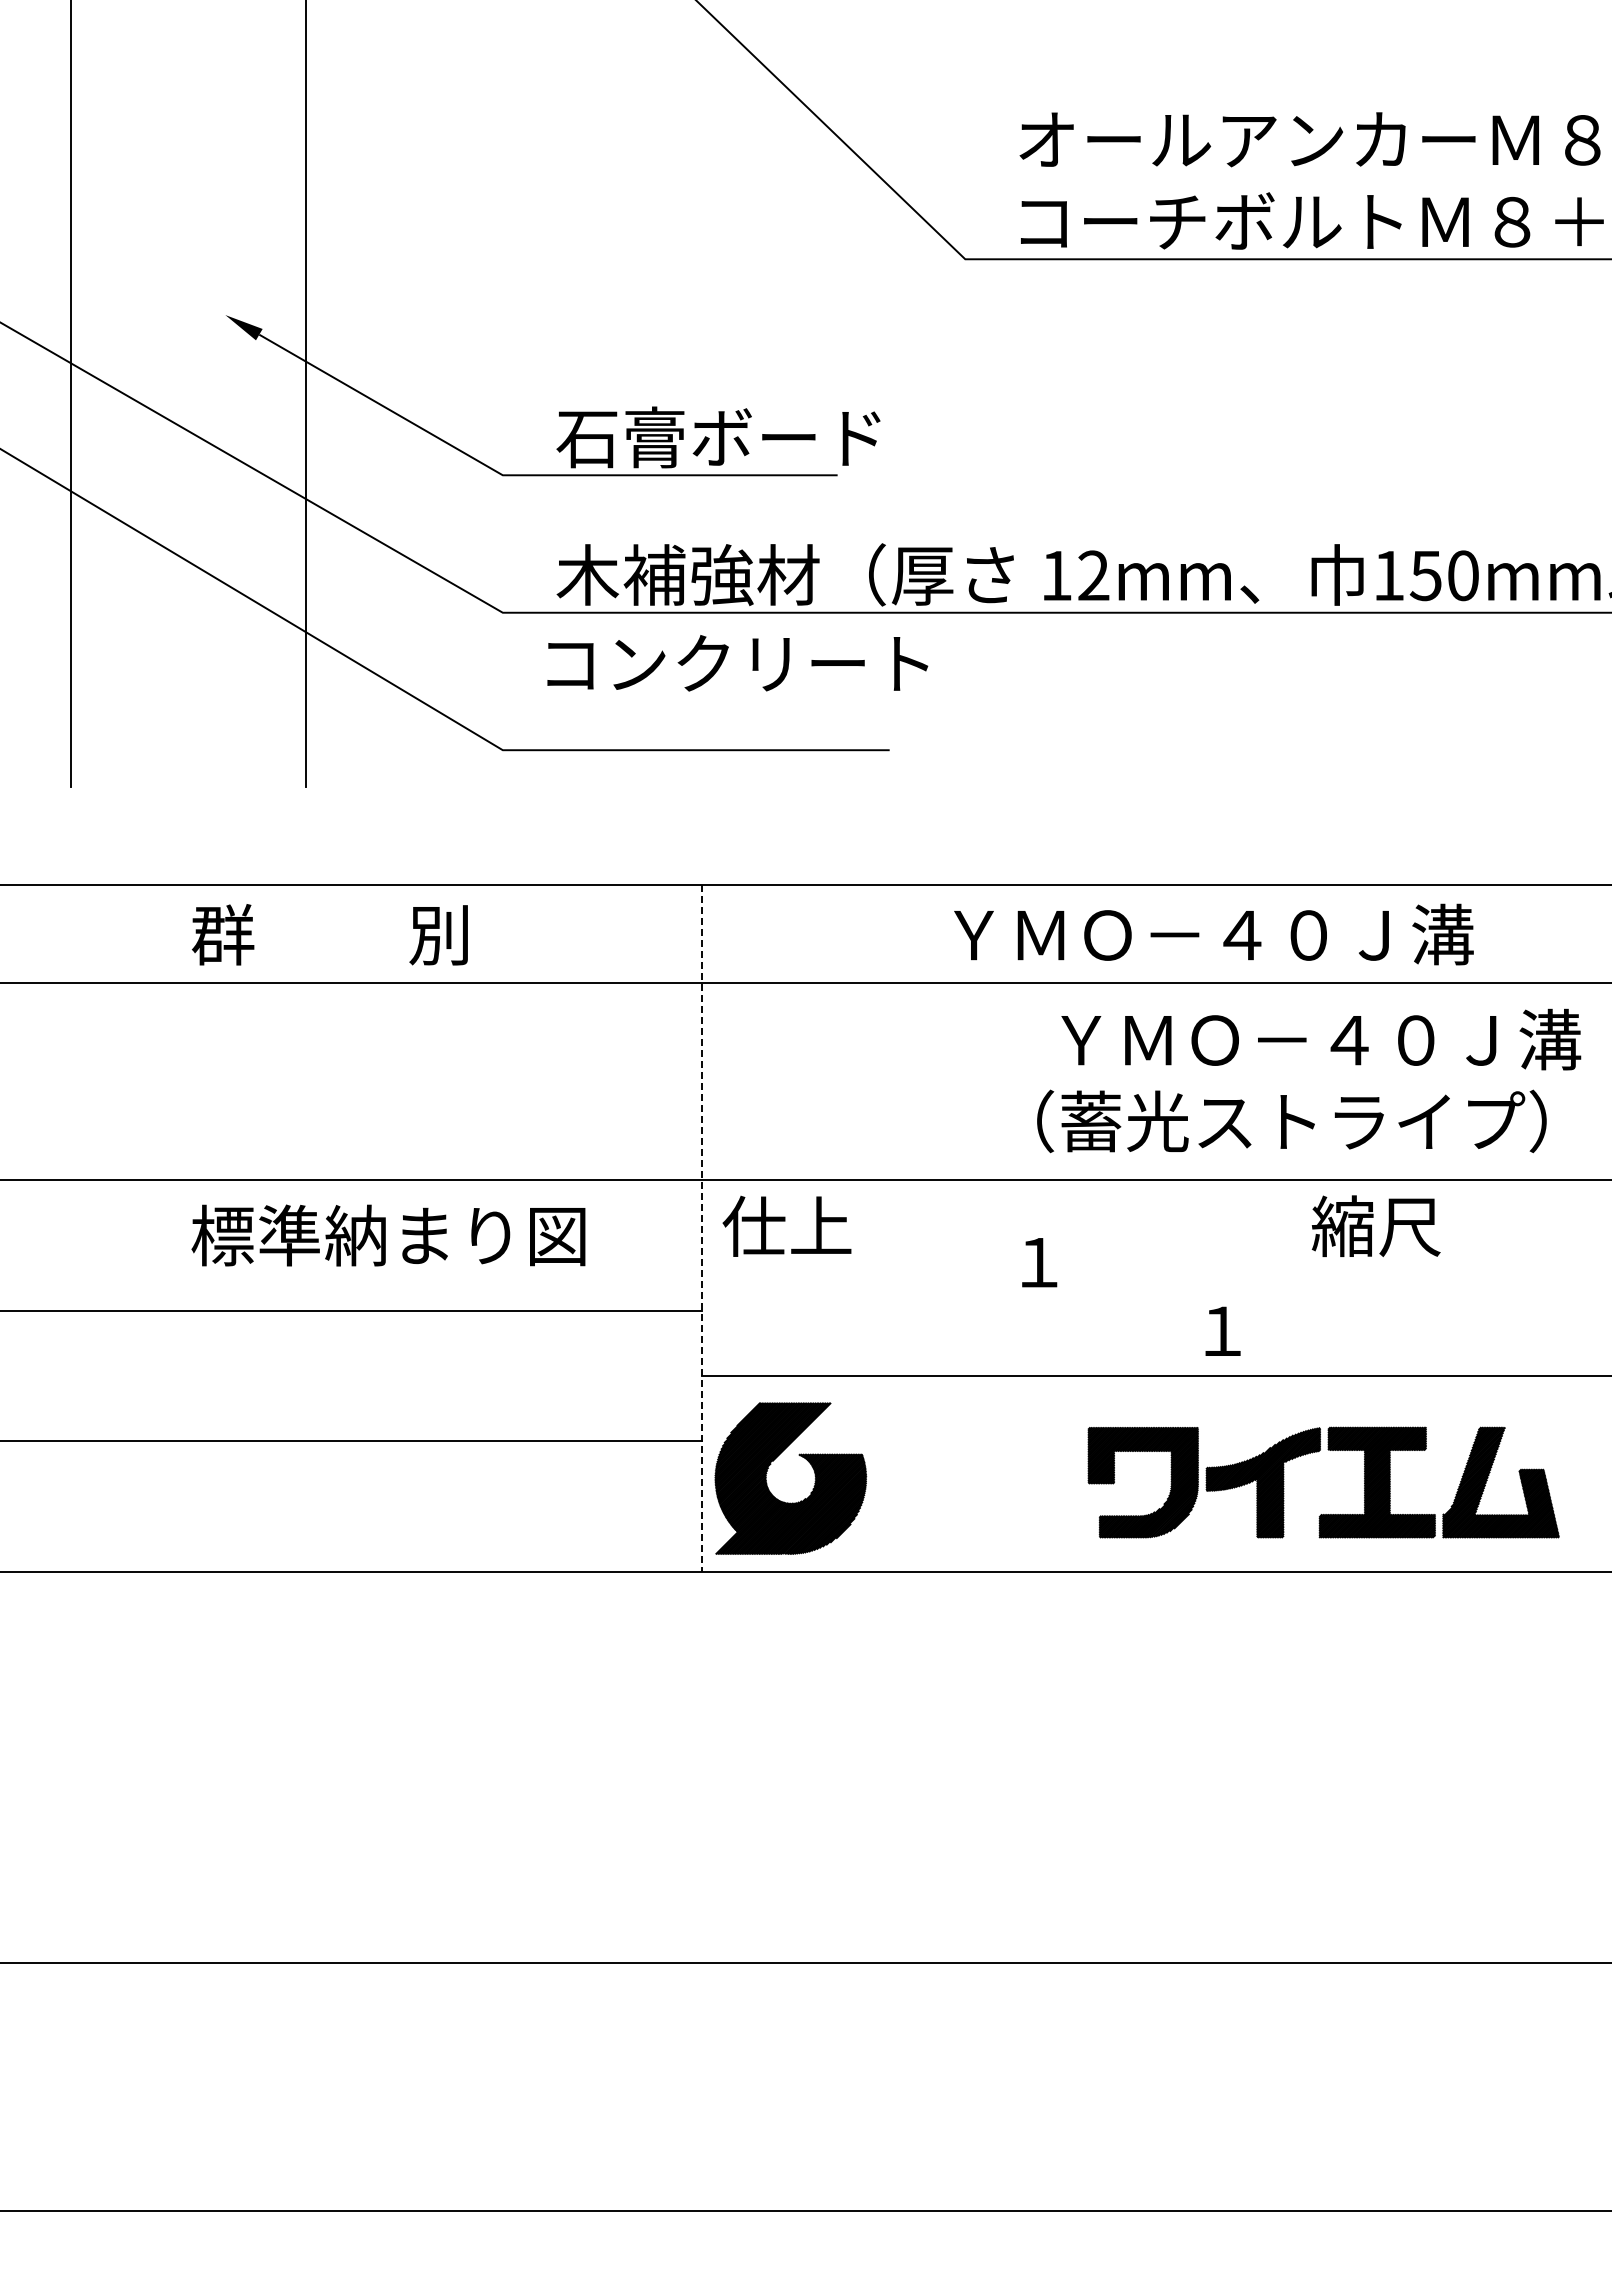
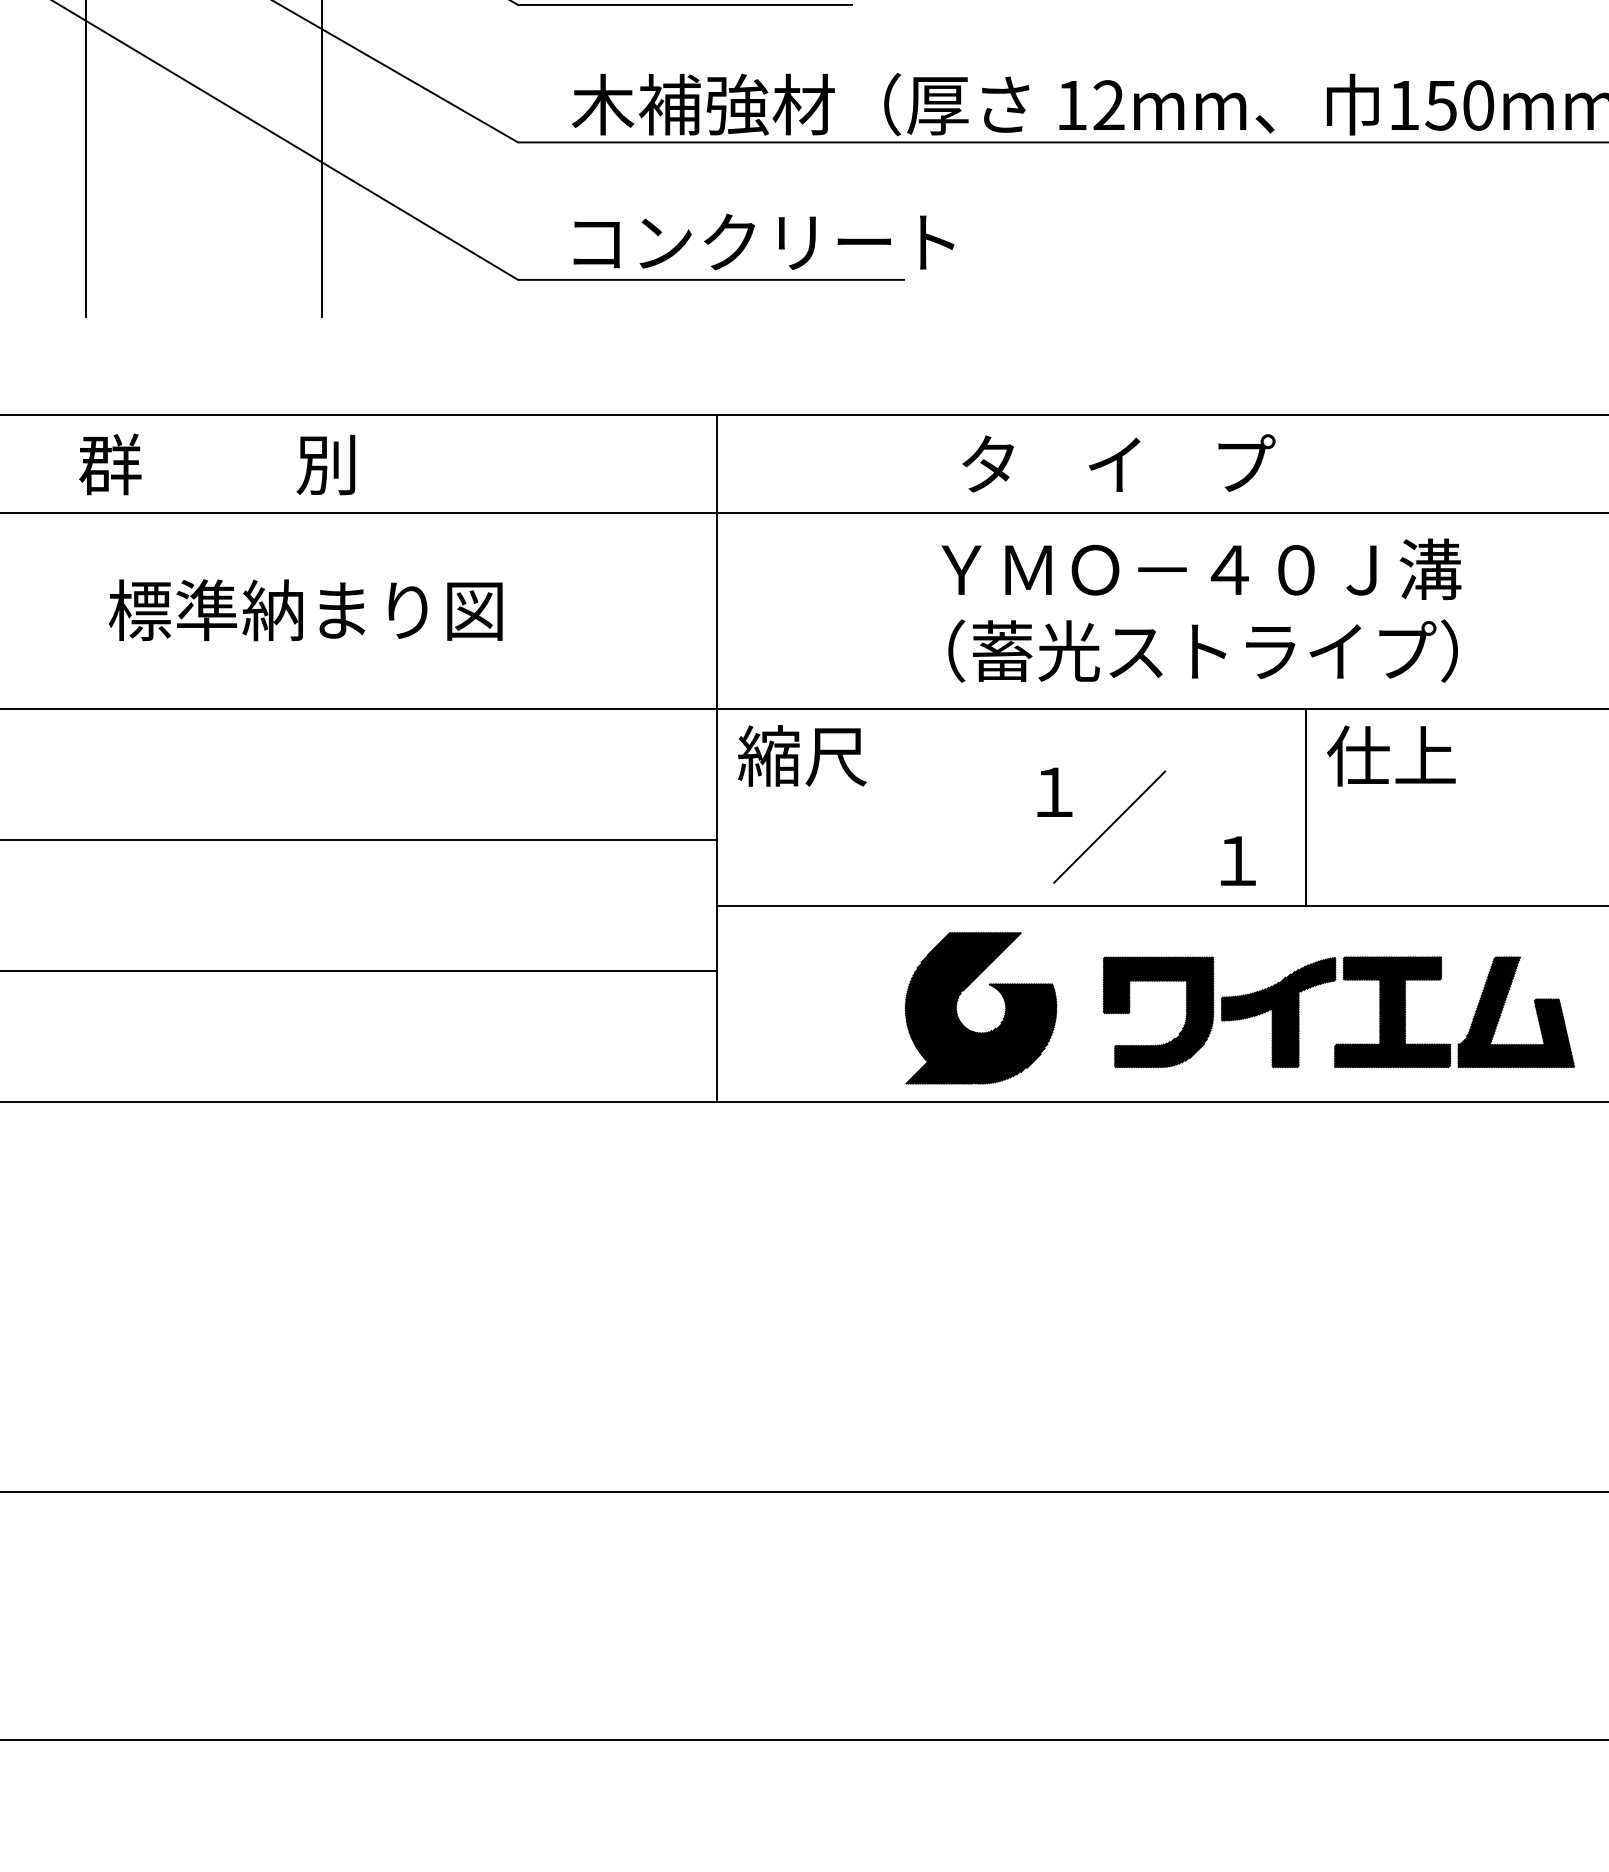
text: (737, 663) -> (763, 242), moved
text: (329, 934) -> (216, 464), moved
text: (1210, 934) -> (1225, 464), ＹＭＯ－４０Ｊ溝 -> タ    イ    プ
text: (1321, 1039) -> (1201, 569), moved
text: (1291, 1121) -> (1202, 651), moved
text: (786, 1226) -> (801, 756), 仕上 -> 縮尺
text: (1375, 1226) -> (1390, 756), 縮尺 -> 仕上
line: (701, 1228) -> (716, 758), dashed -> solid
text: (388, 1235) -> (305, 610), moved
line: (1290, 1277) -> (1305, 807), added
line: (1093, 1297) -> (1108, 827), added
part: (767, 1473) -> (957, 1003), moved

